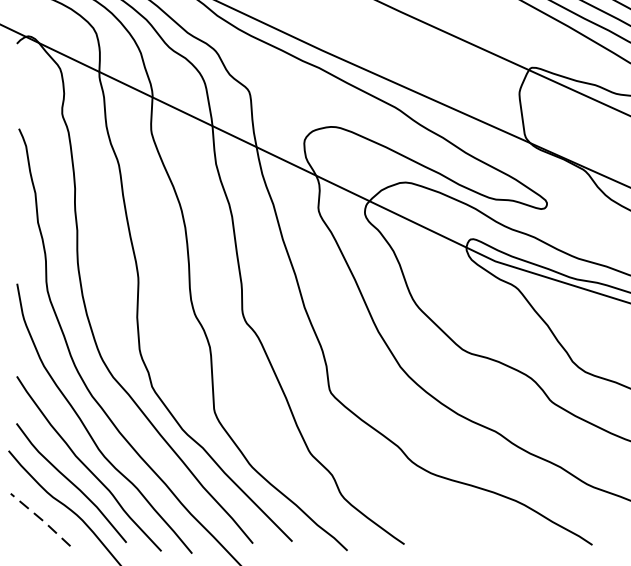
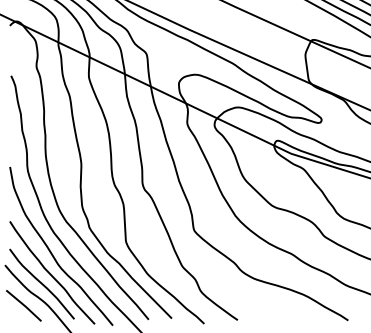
line: (41, 519) -> (24, 305), dashed -> solid

